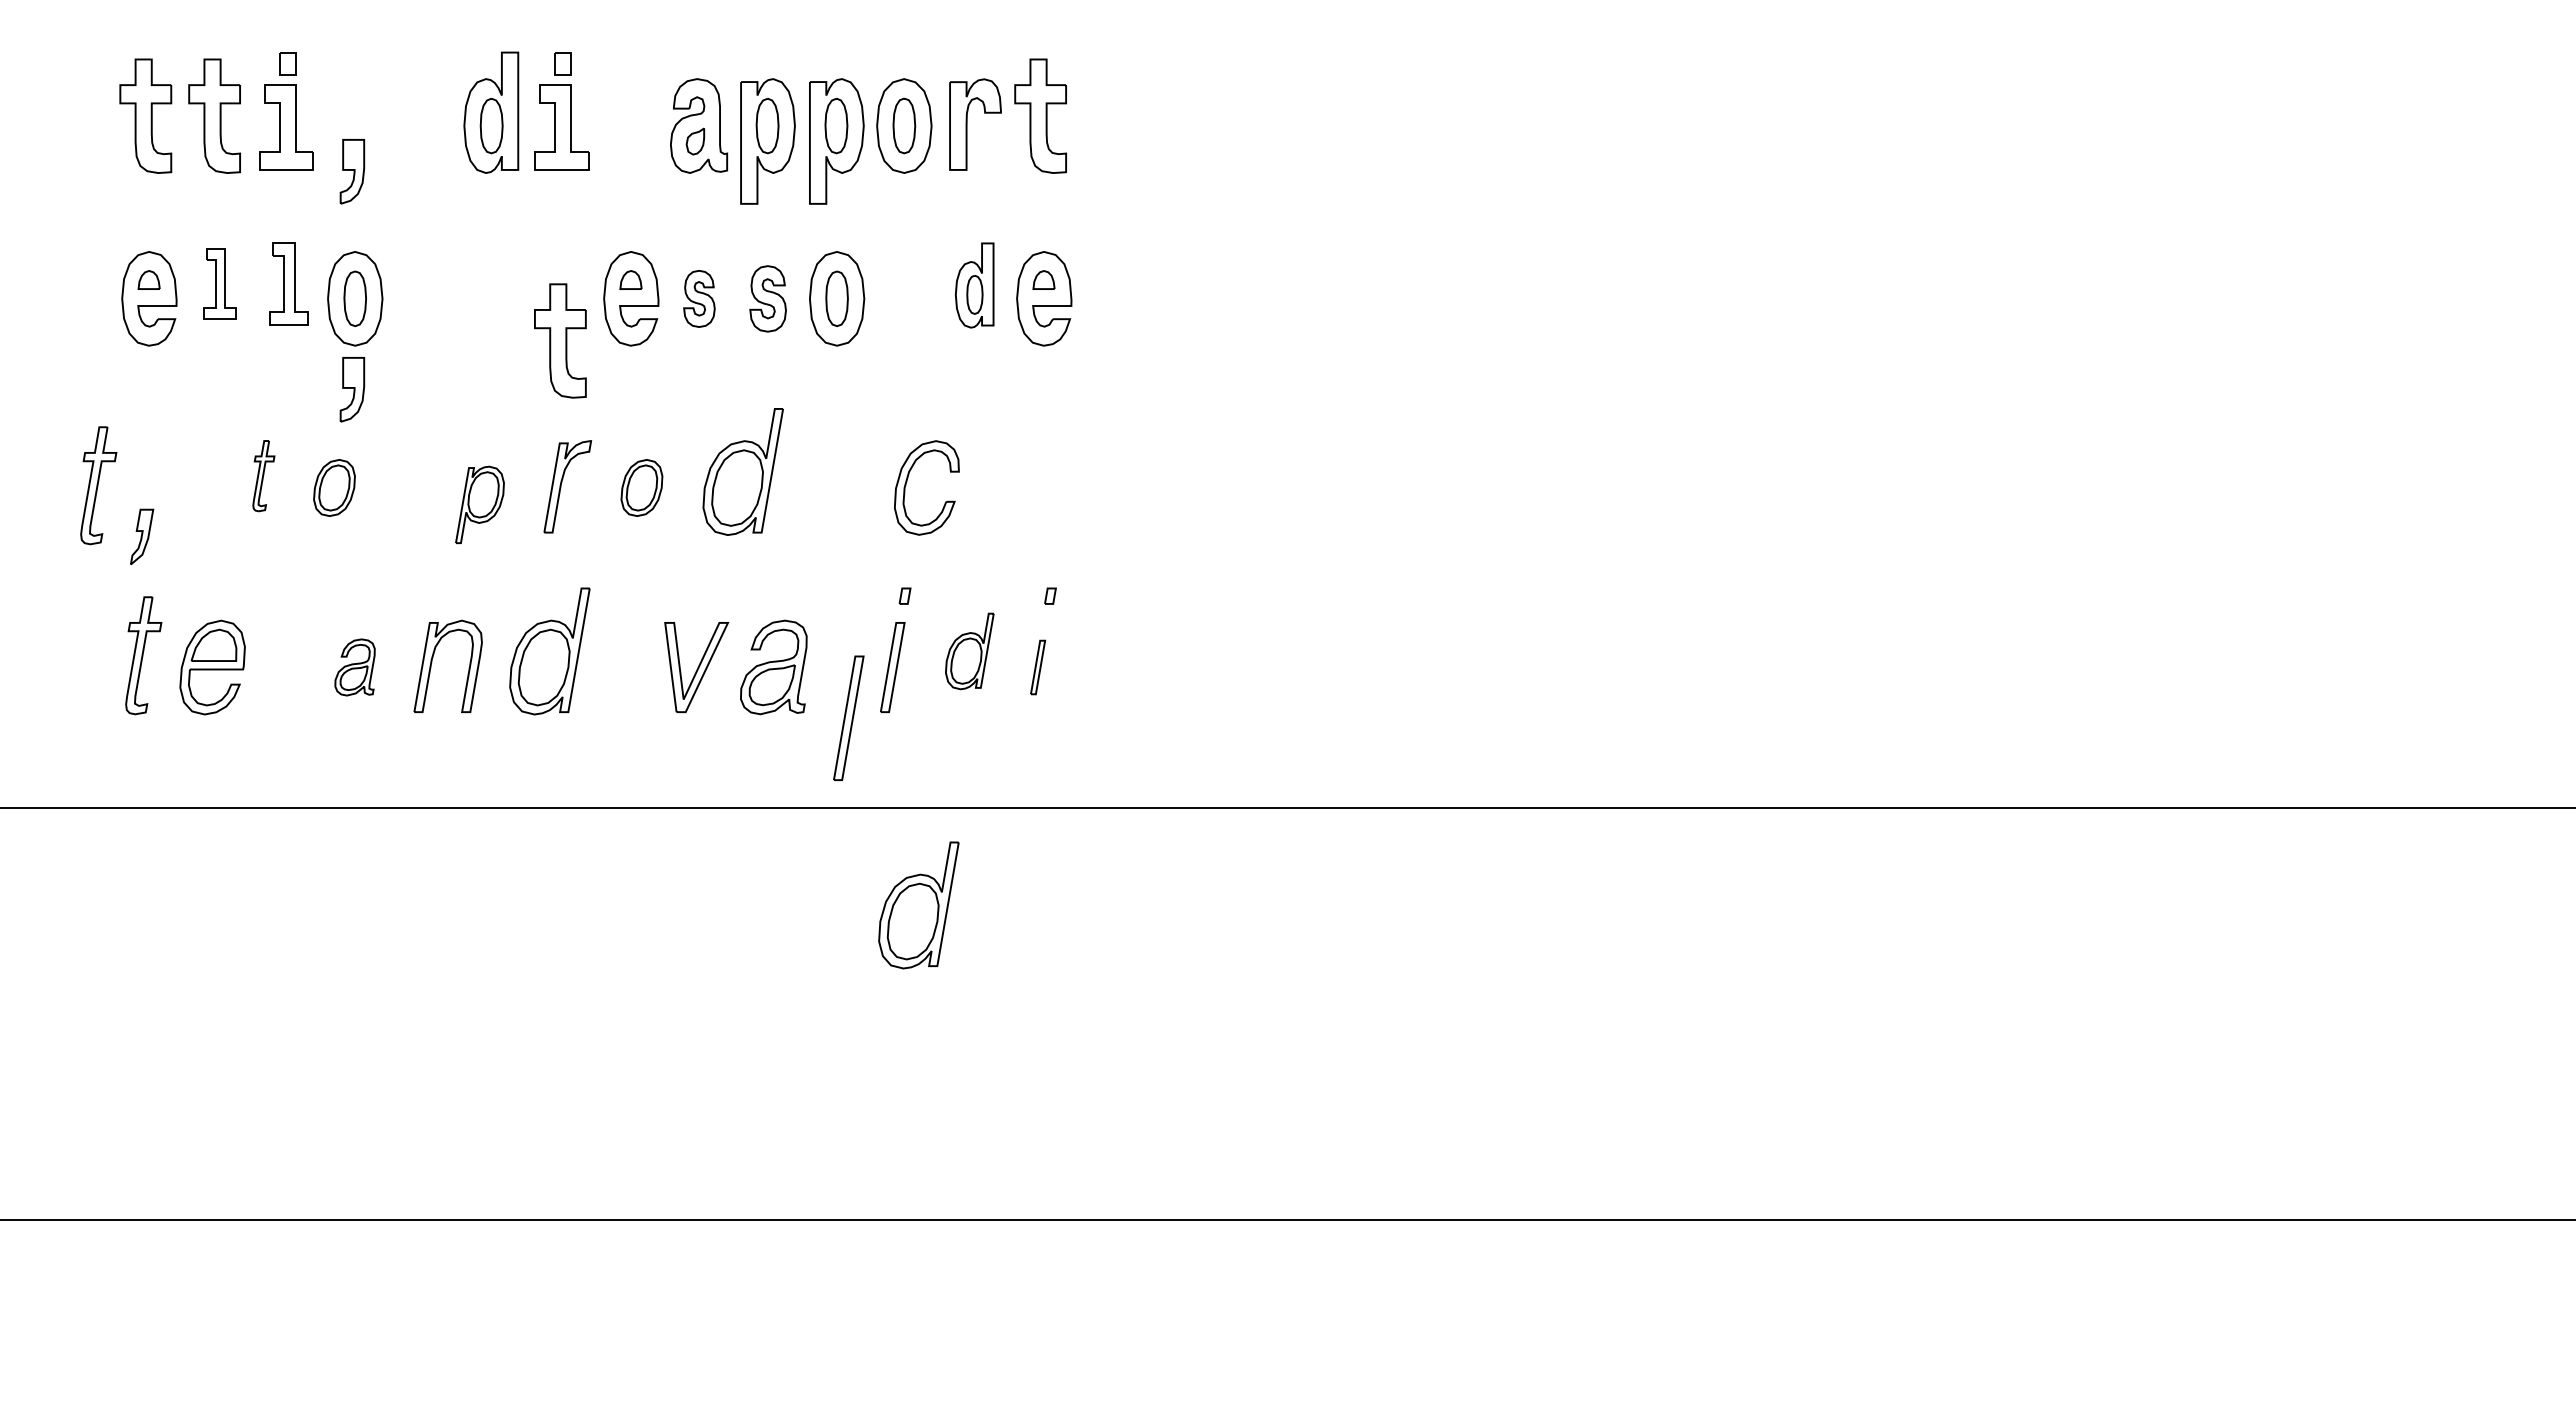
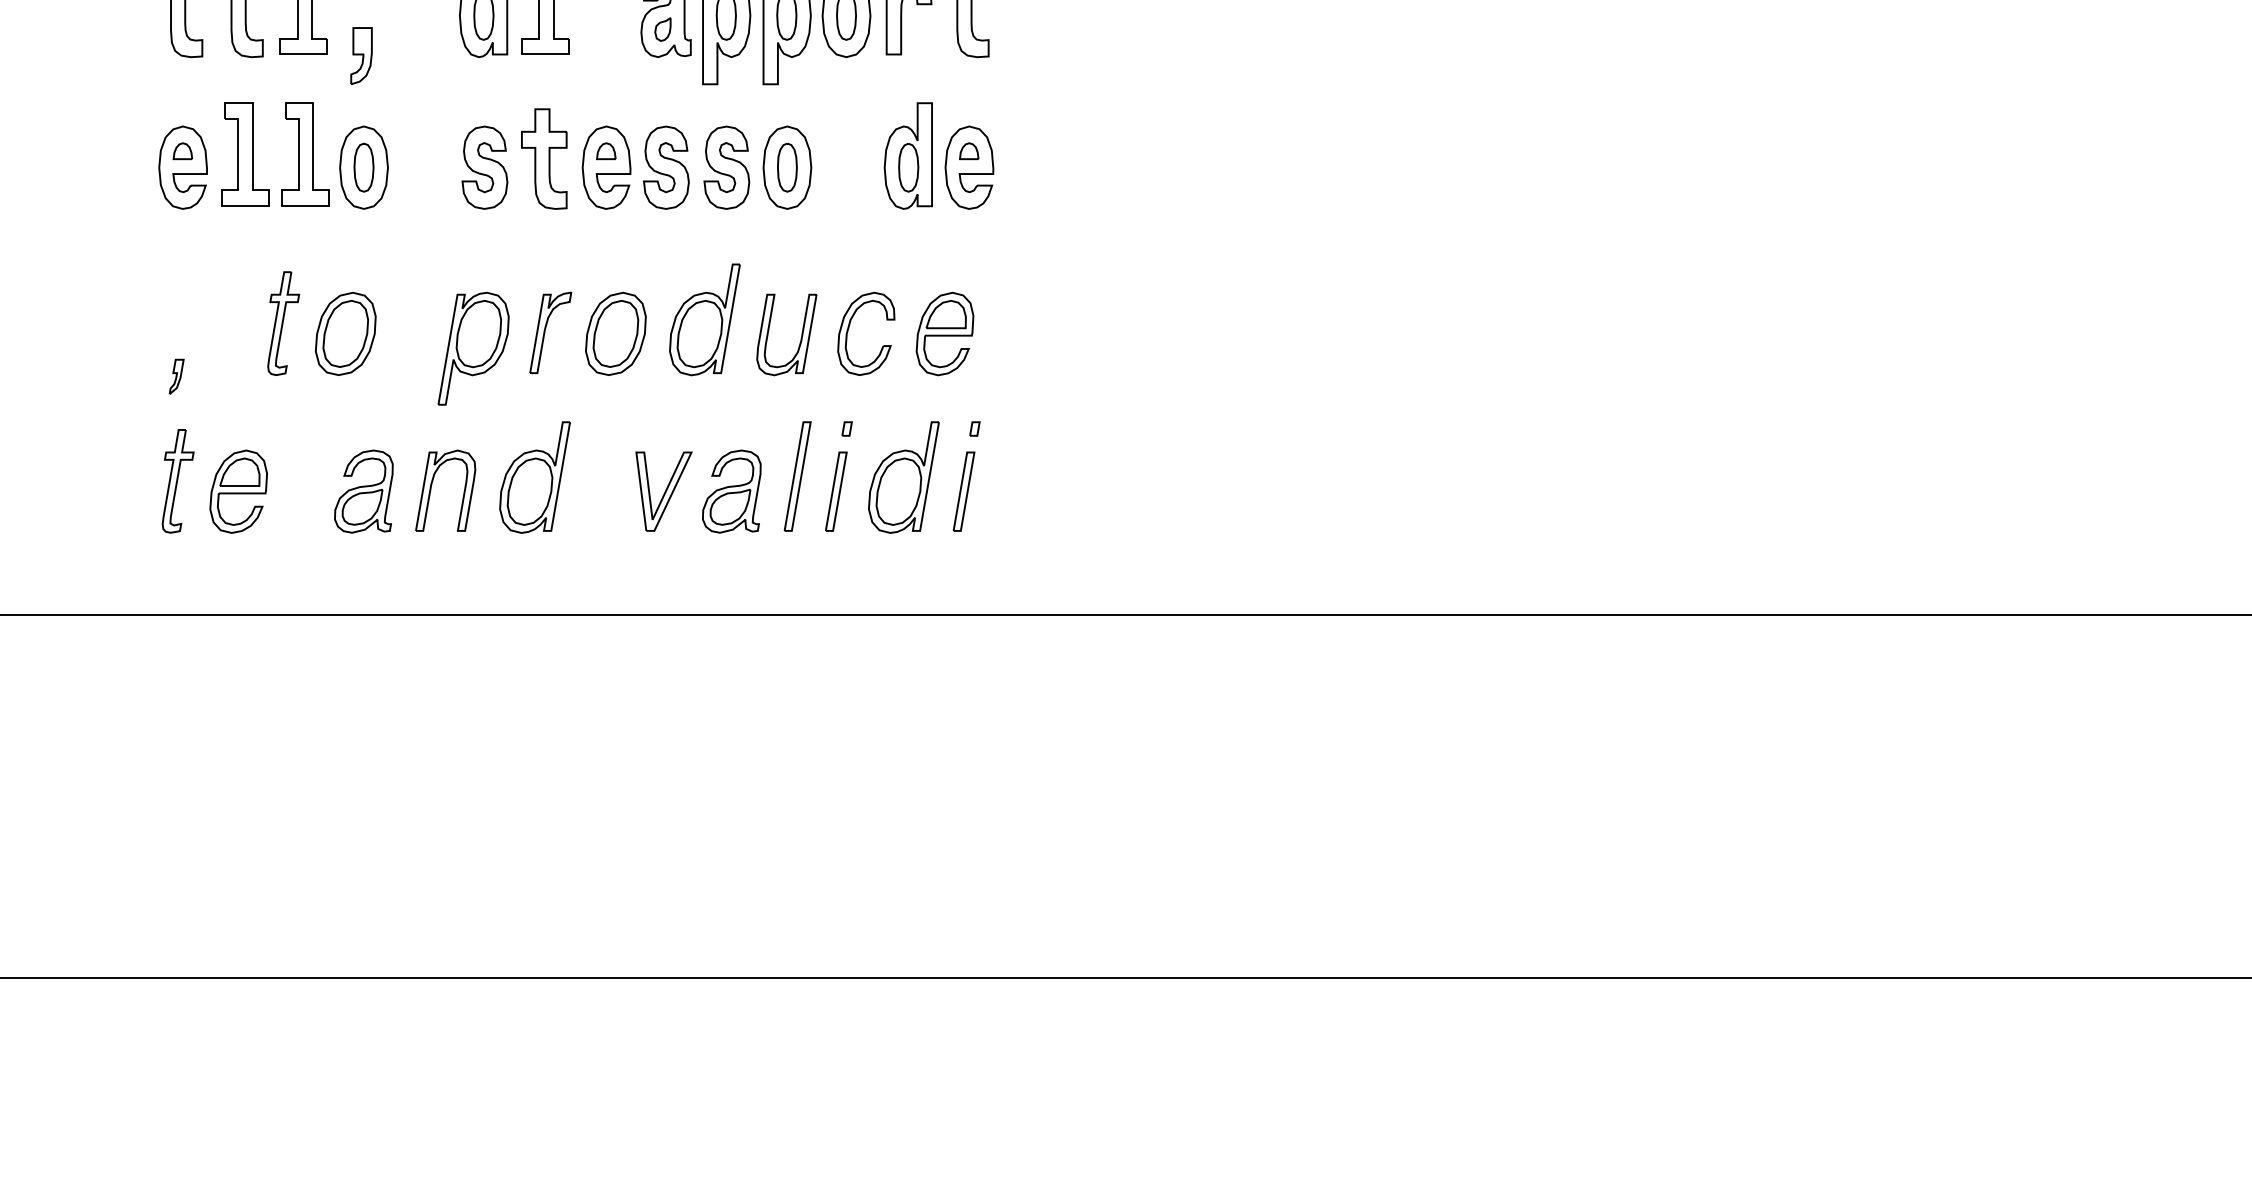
part: (220, 283) -> (245, 154), size x1.67
part: (288, 283) -> (305, 154), size x1.43
part: (974, 285) -> (908, 156), size x1.43
part: (492, 298) -> (484, 167), added
part: (699, 298) -> (666, 167), size x1.67
part: (767, 298) -> (726, 167), size x1.43
part: (560, 340) -> (544, 158), moved
part: (352, 389) -> (361, 247), removed
part: (263, 475) -> (283, 322), size x1.67
part: (98, 485) -> (138, 331), removed
part: (334, 487) -> (345, 333), size x1.67
part: (641, 487) -> (615, 333), size x1.67
part: (1016, 487) -> (945, 333), added
part: (852, 491) -> (800, 337), added
part: (479, 504) -> (473, 348), size x1.67
part: (141, 536) -> (176, 376), size x0.71
part: (969, 651) -> (903, 477), size x1.67
part: (354, 667) -> (363, 491), size x1.67
part: (1037, 667) -> (963, 491), size x1.67
part: (848, 717) -> (797, 475), moved
part: (918, 905) -> (858, 700), removed

